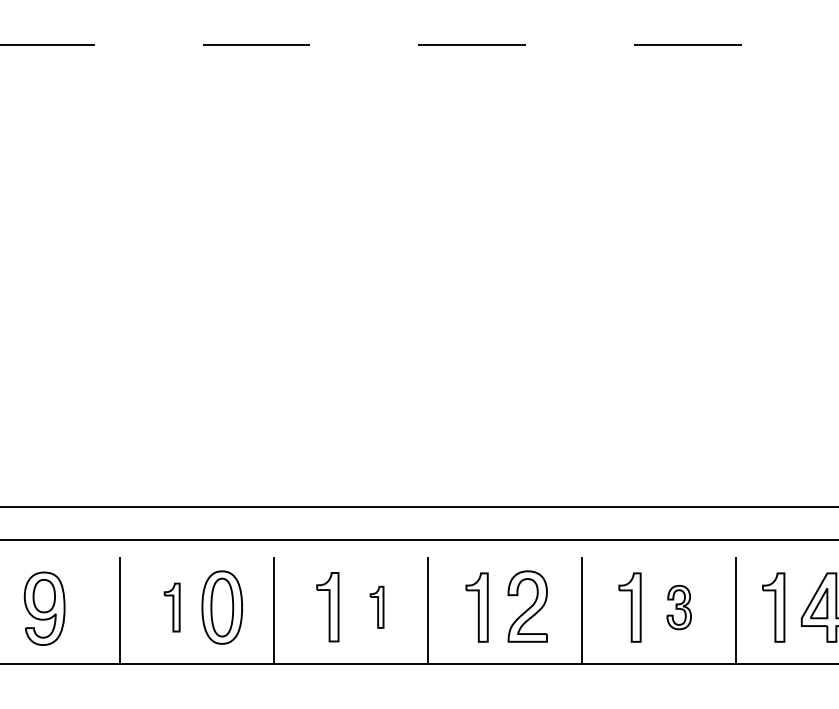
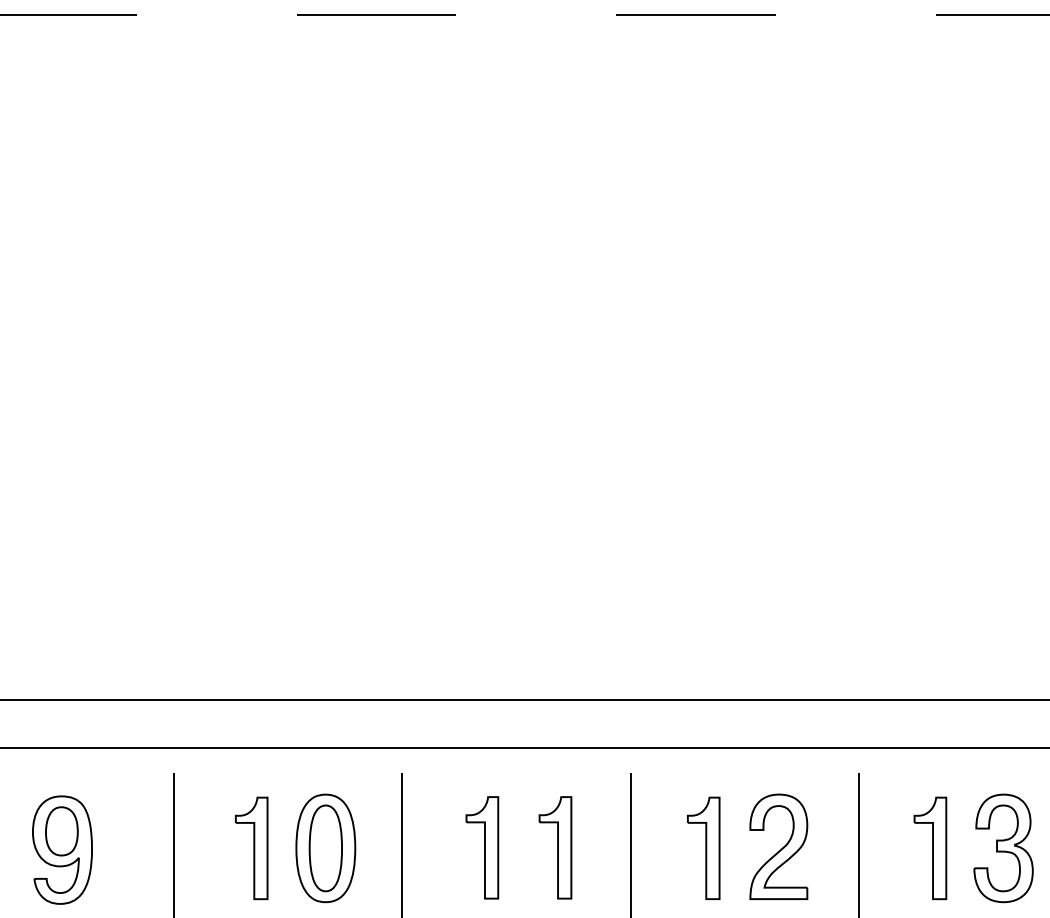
part: (171, 607) -> (250, 848), size x1.43
part: (376, 607) -> (554, 848), size x1.67
part: (678, 607) -> (1002, 848), size x1.67

